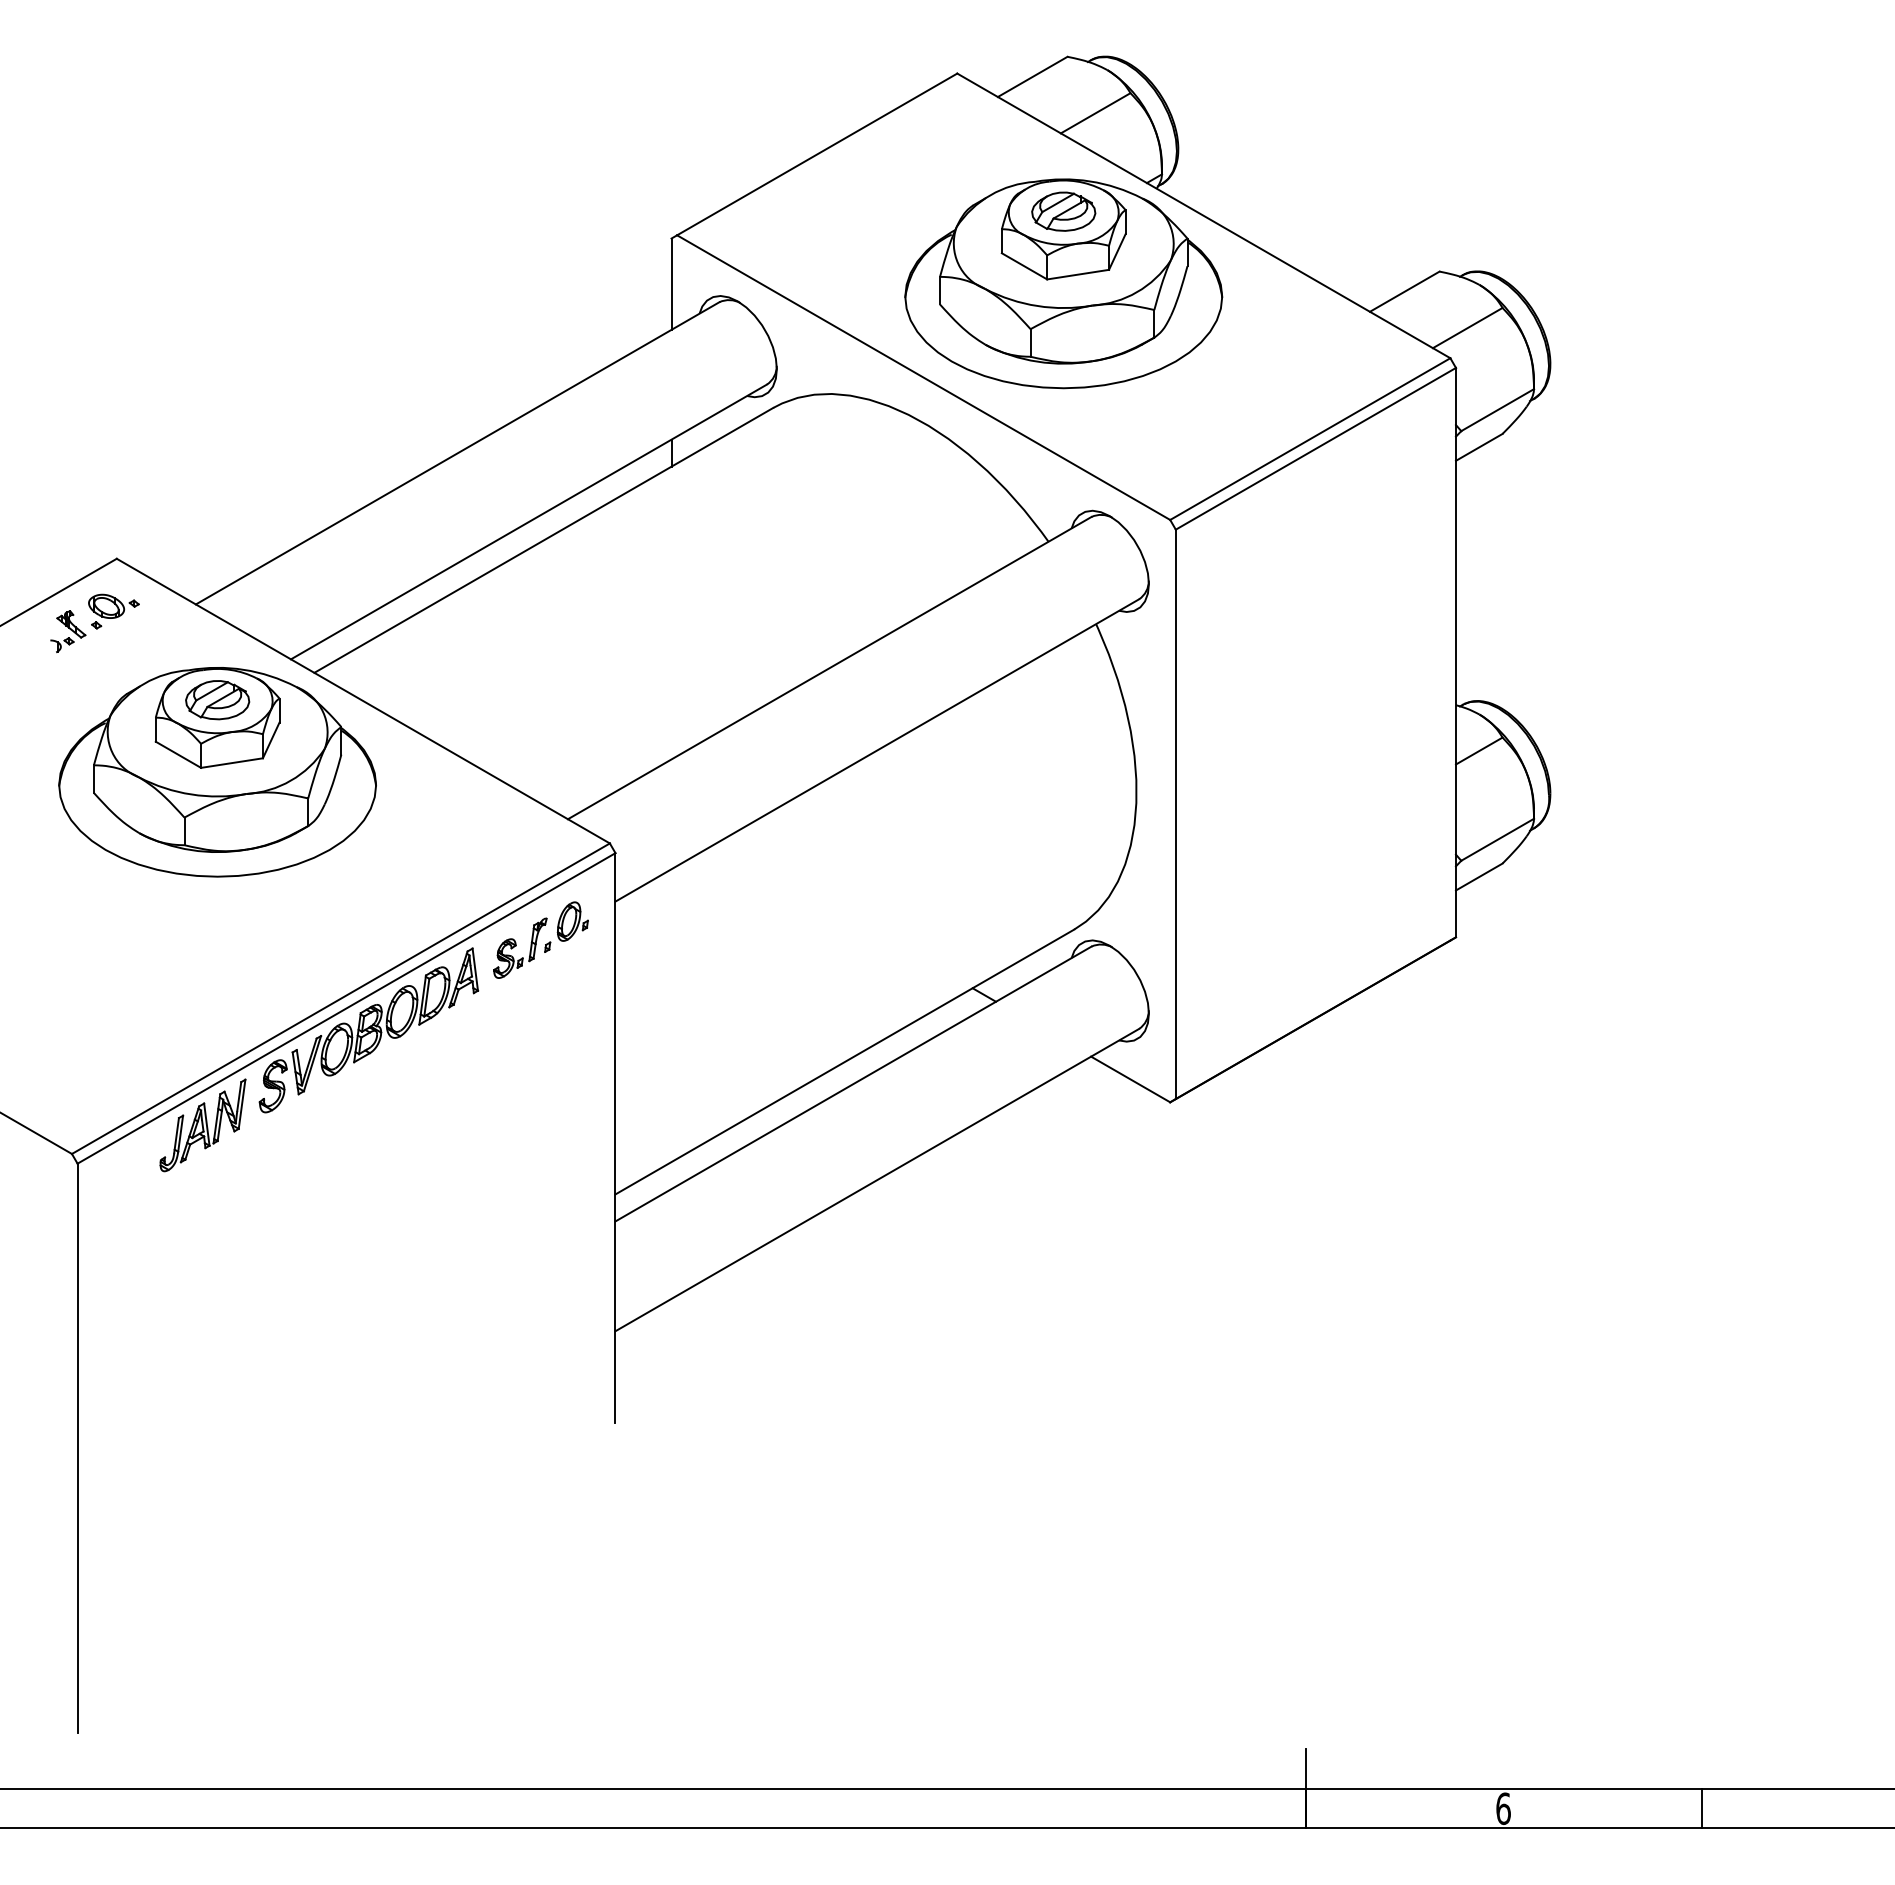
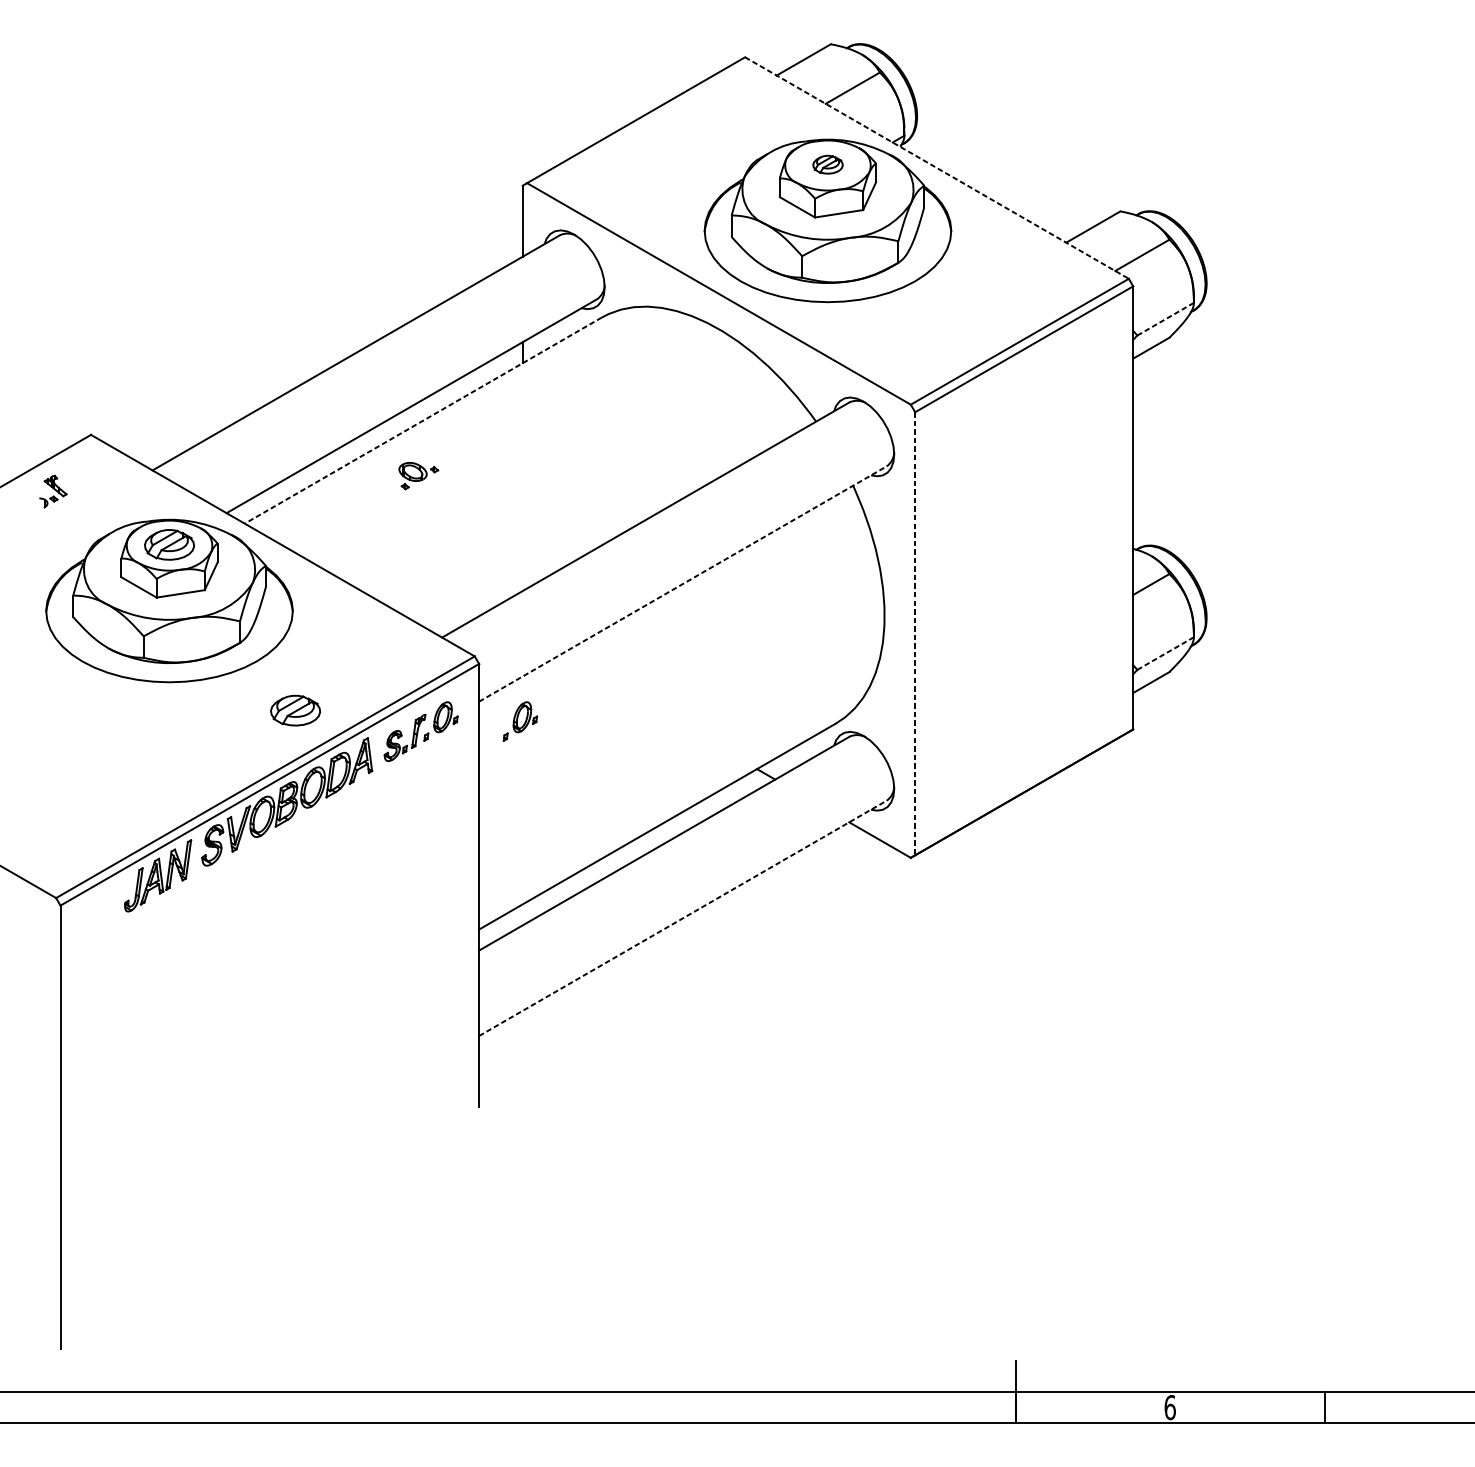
part: (1063, 211) -> (827, 164), size x0.6
line: (1203, 215) -> (936, 167), solid -> dashed
line: (1498, 409) -> (1166, 318), solid -> dashed
line: (543, 540) -> (423, 420), solid -> dashed
part: (113, 611) -> (418, 475), moved
line: (877, 750) -> (683, 584), solid -> dashed
line: (1175, 814) -> (914, 633), solid -> dashed
line: (1498, 839) -> (1166, 653), solid -> dashed
part: (379, 913) -> (295, 710), added
part: (668, 926) -> (520, 721), added
line: (877, 1179) -> (683, 917), solid -> dashed

